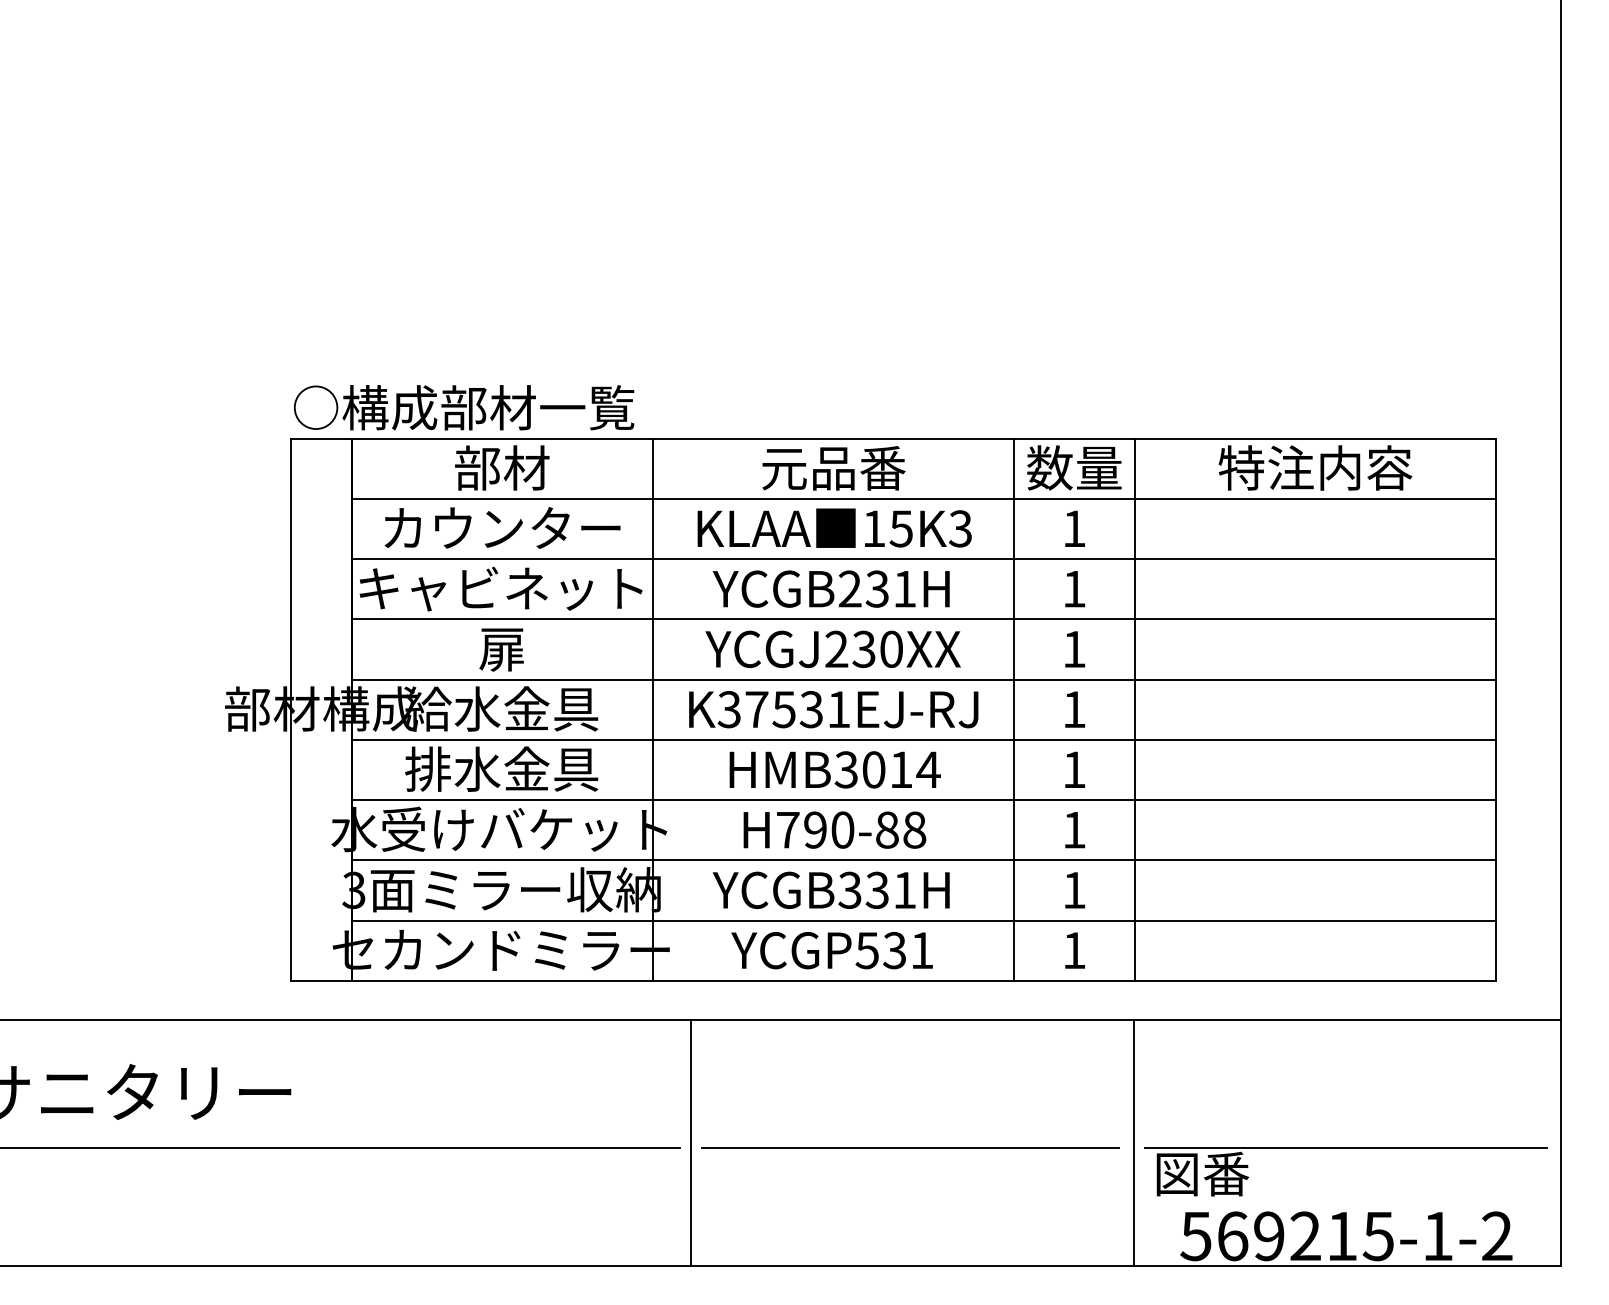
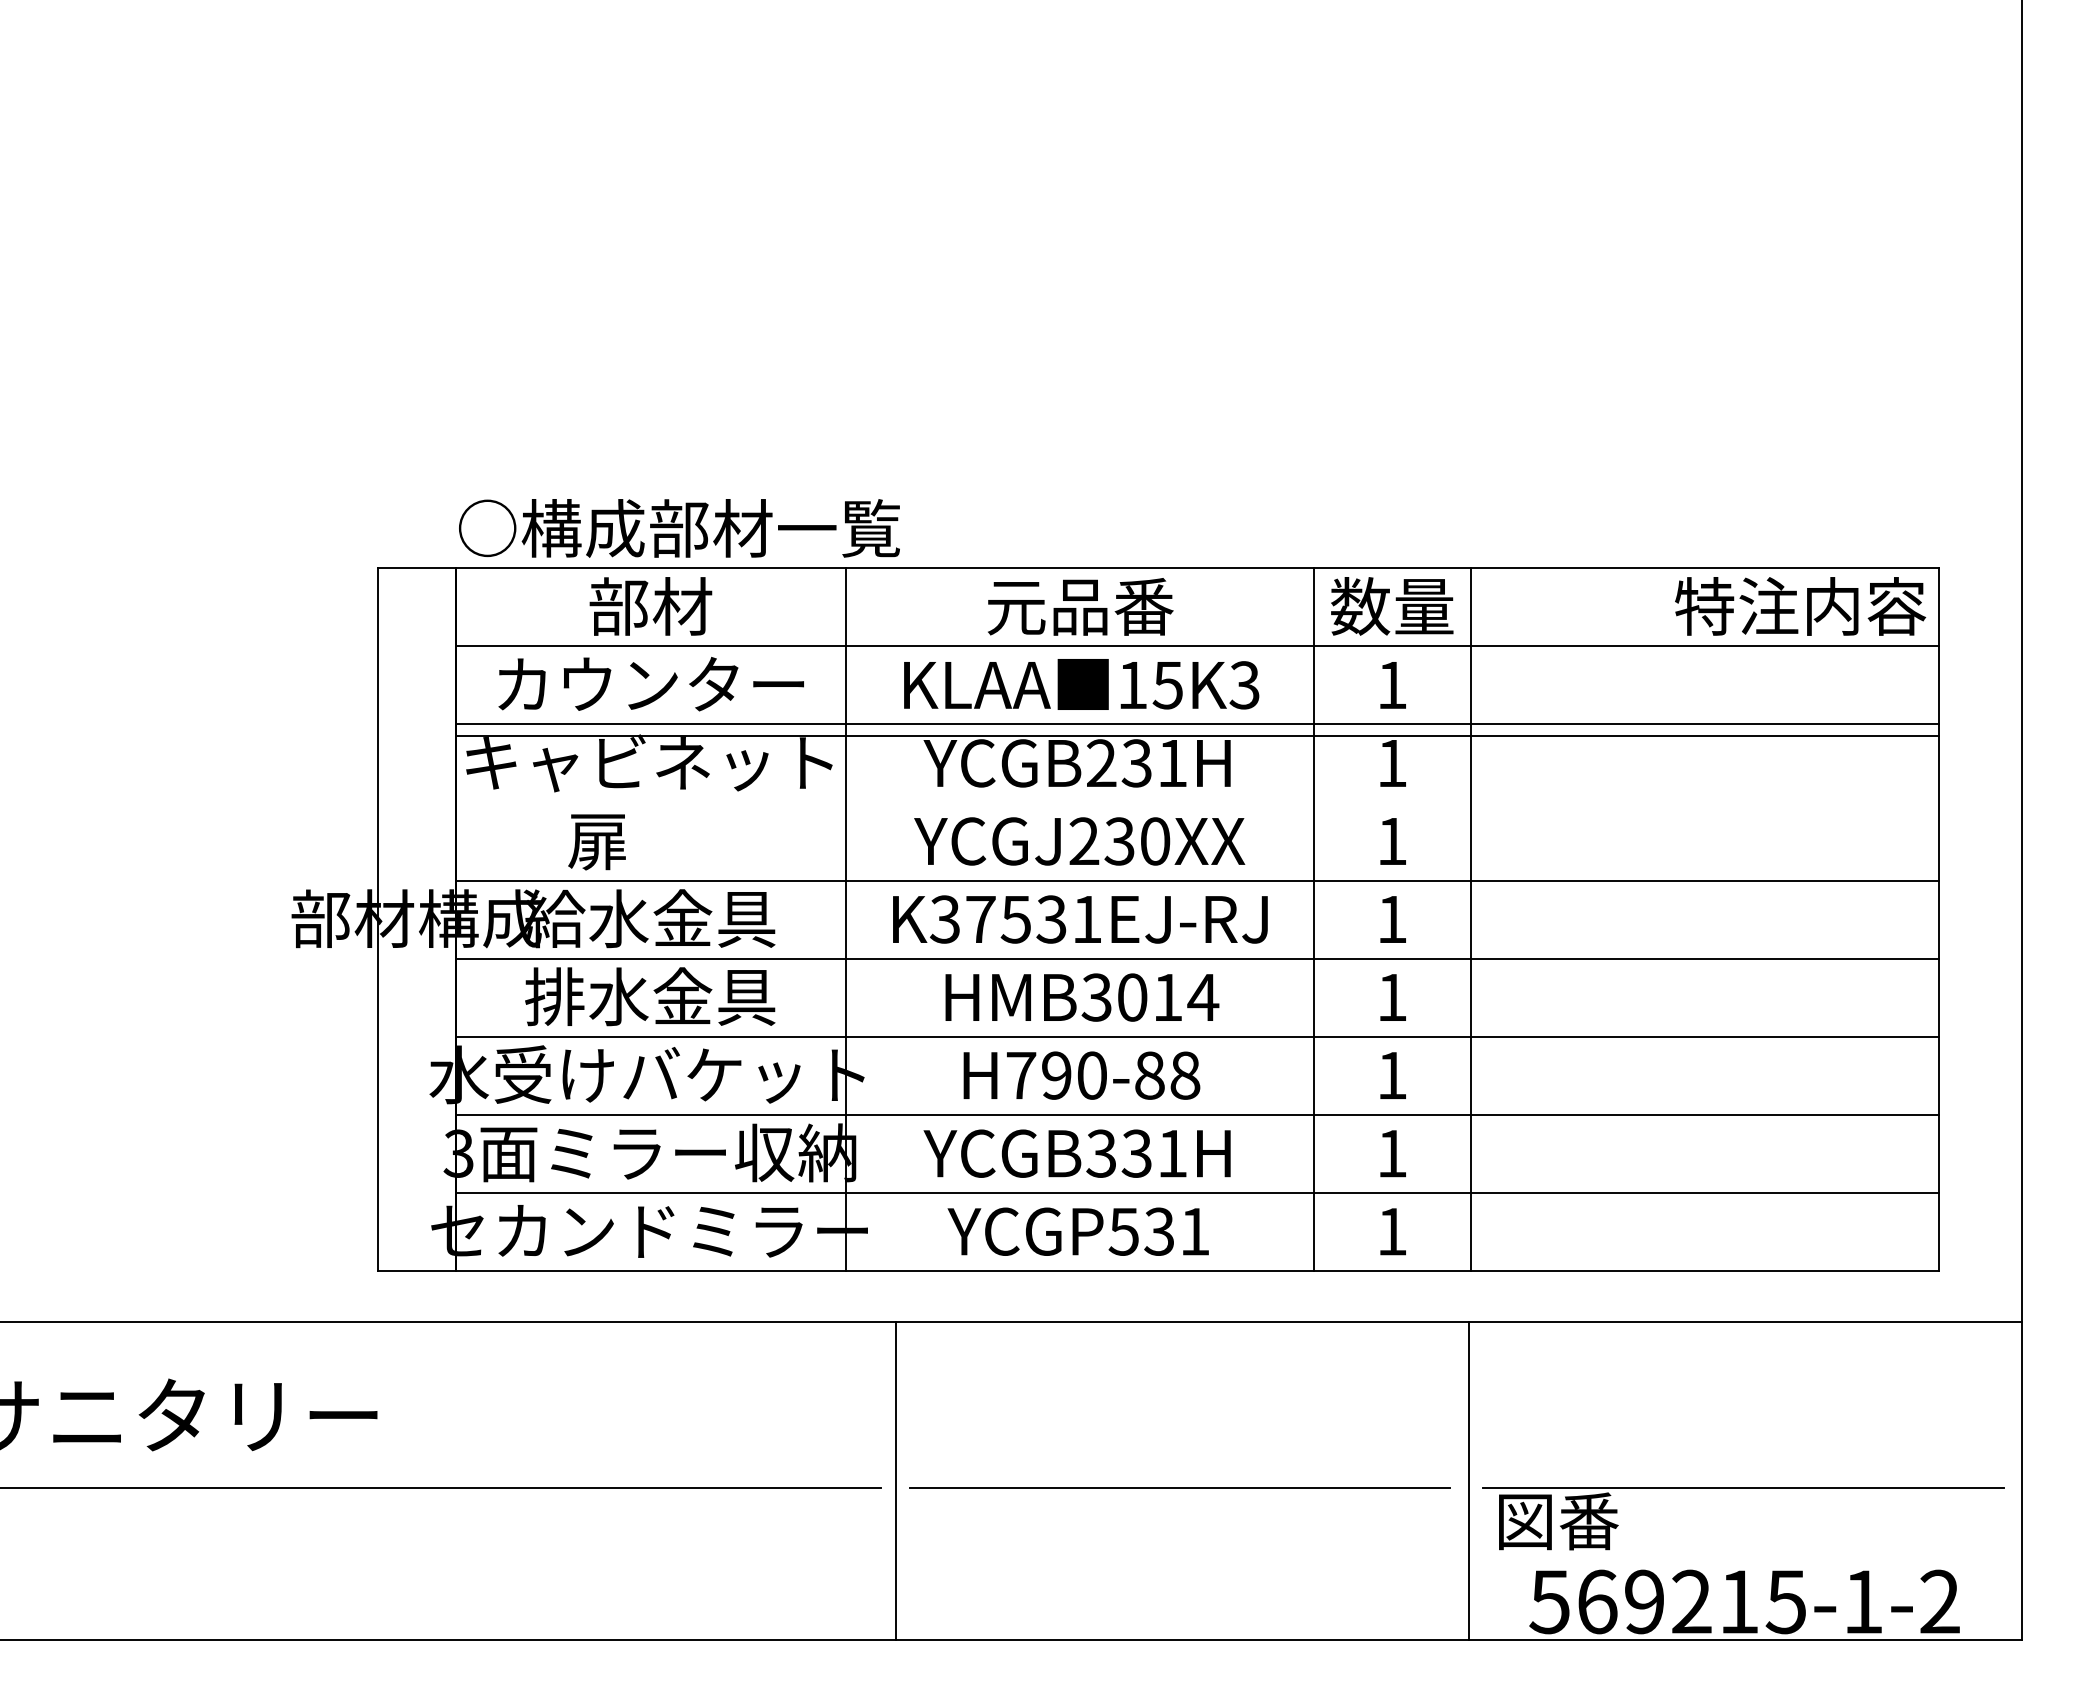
text: (464, 407) -> (679, 528), moved
text: (1315, 468) -> (1800, 606), moved
line: (923, 619) -> (1196, 736), moved
text: (501, 650) -> (596, 842), moved

